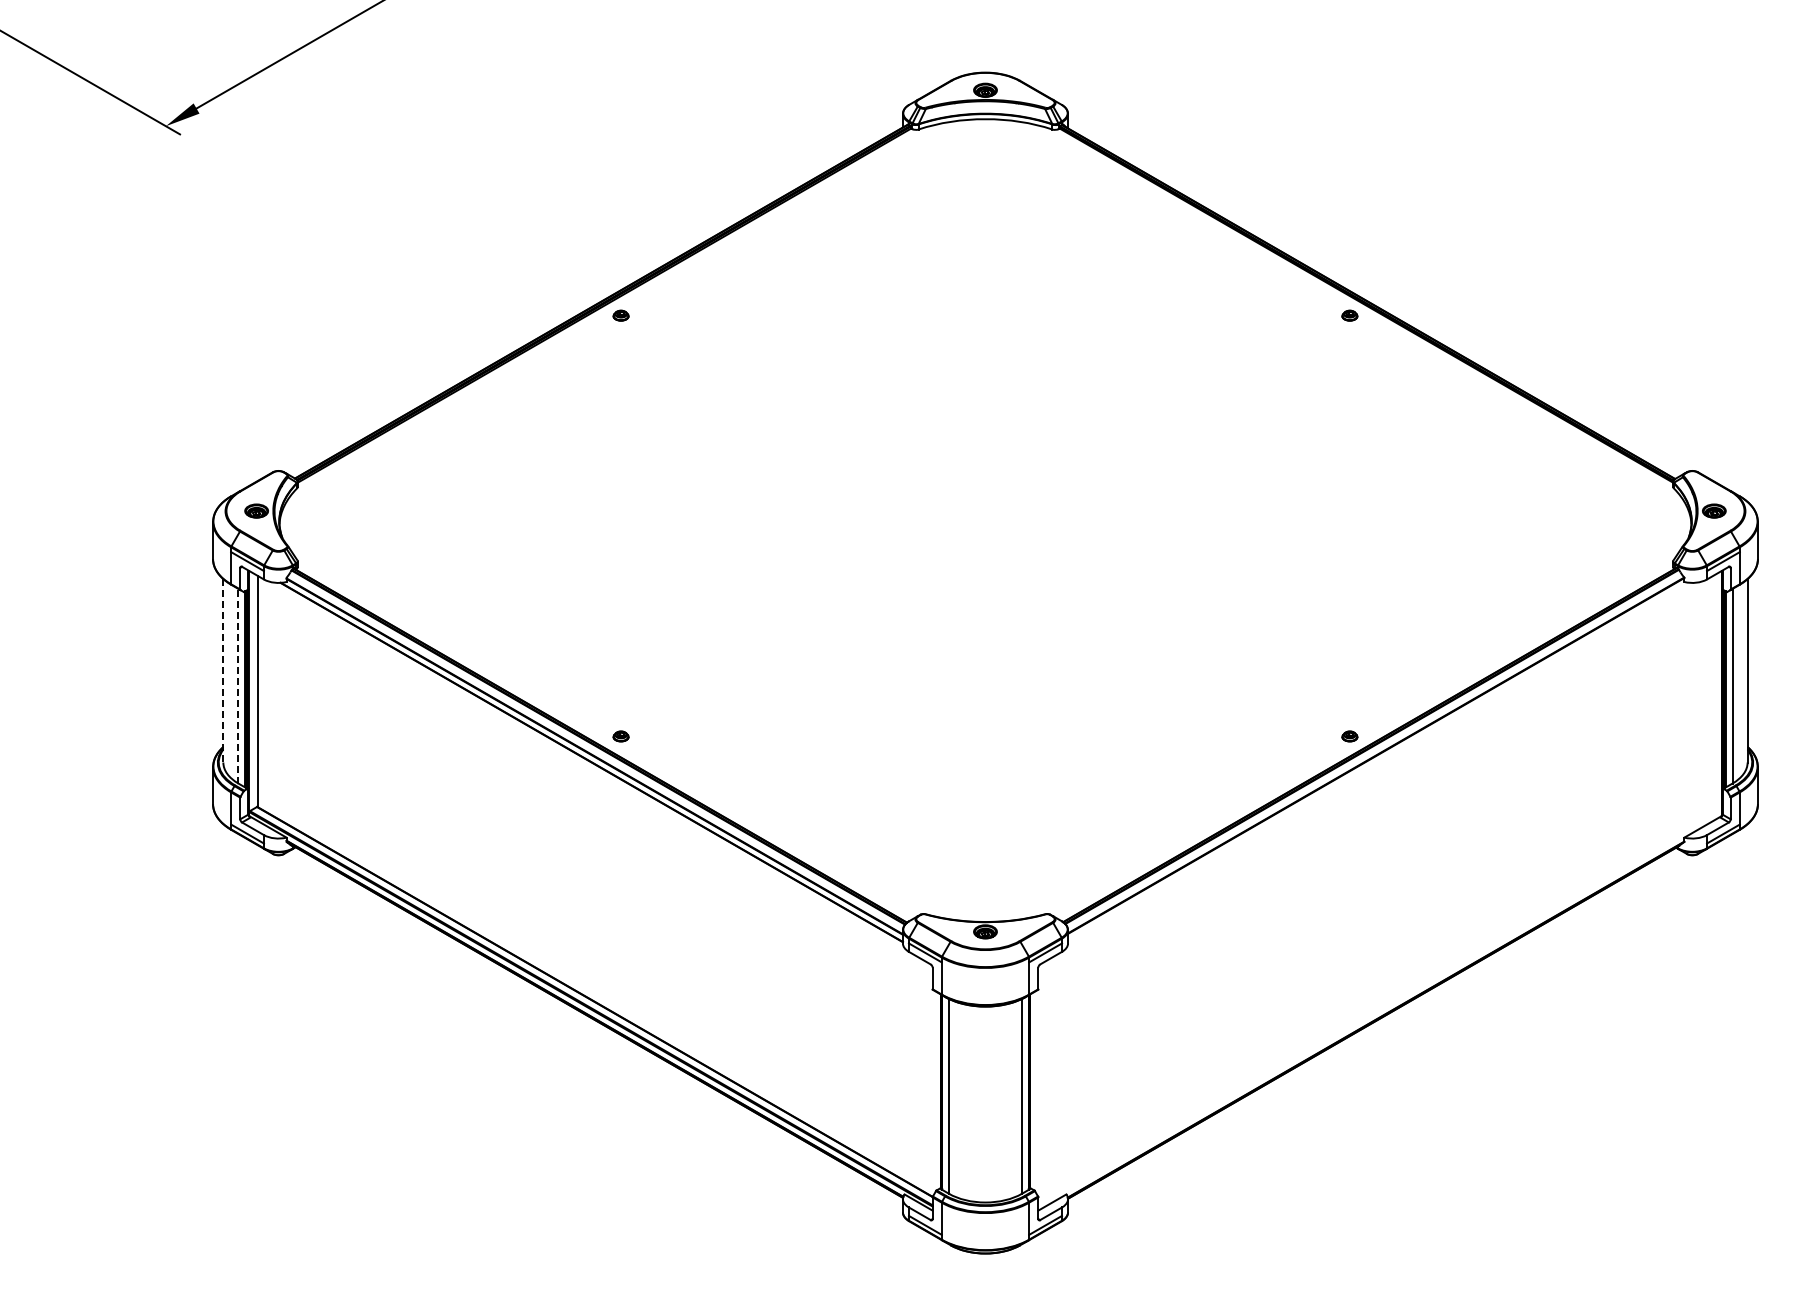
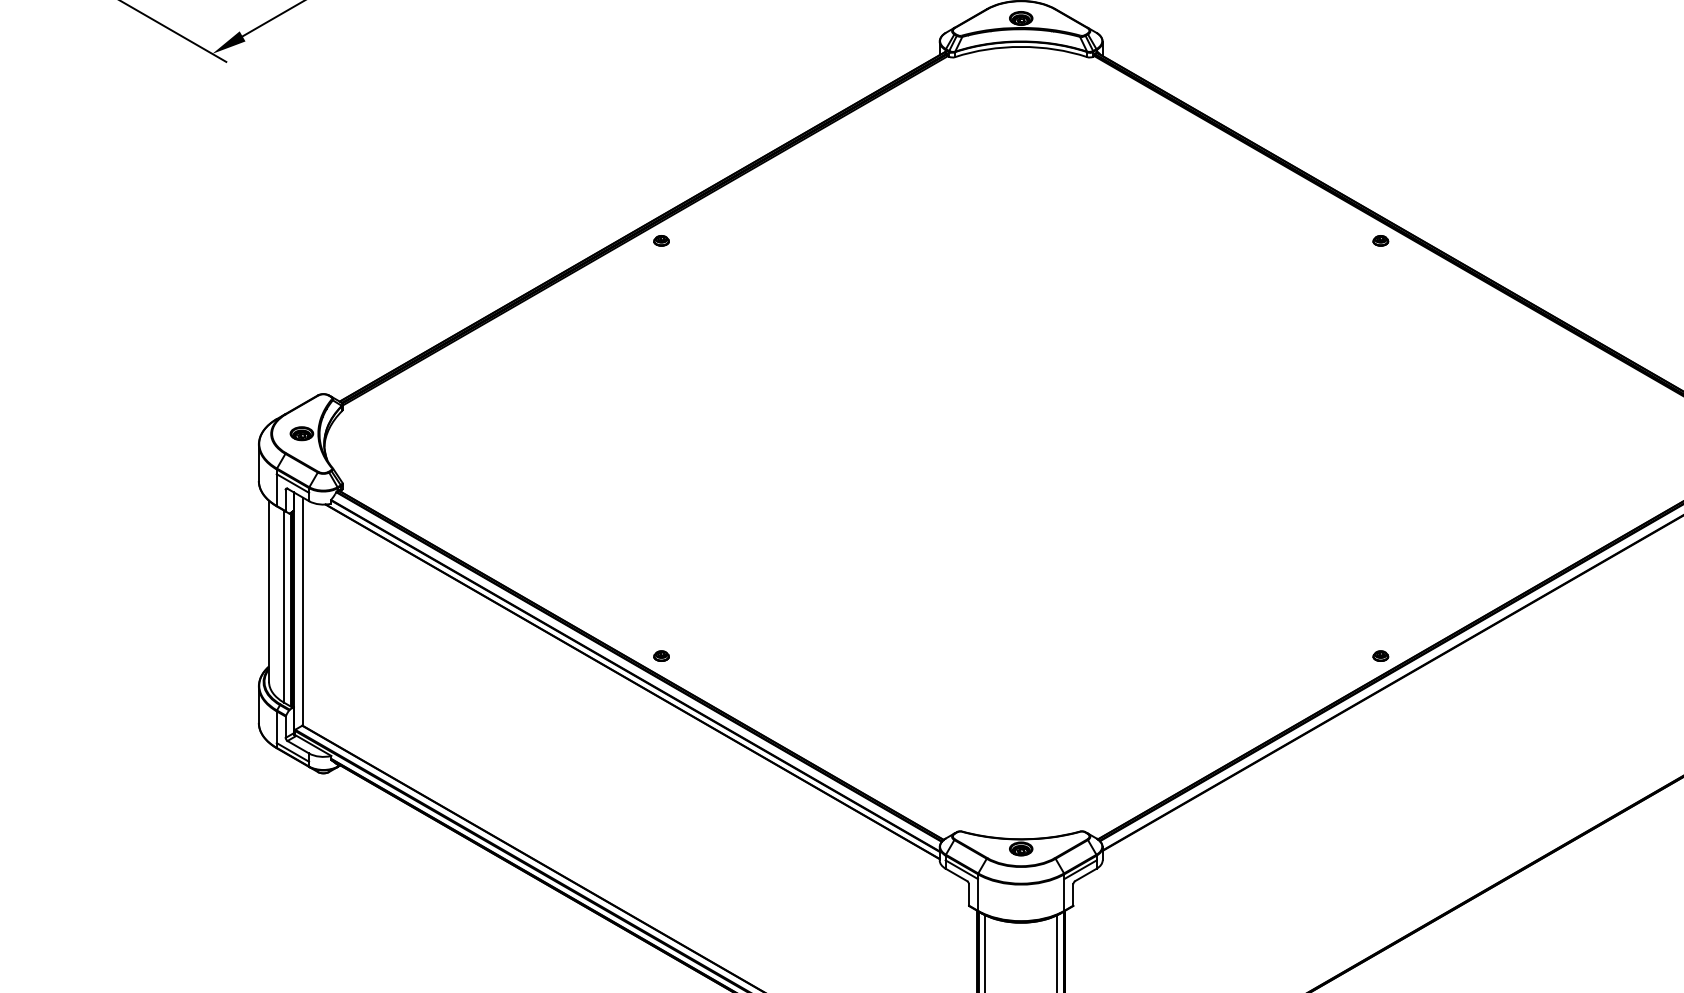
line: (223, 670) -> (269, 591), dashed -> solid
line: (238, 685) -> (283, 605), dashed -> solid

